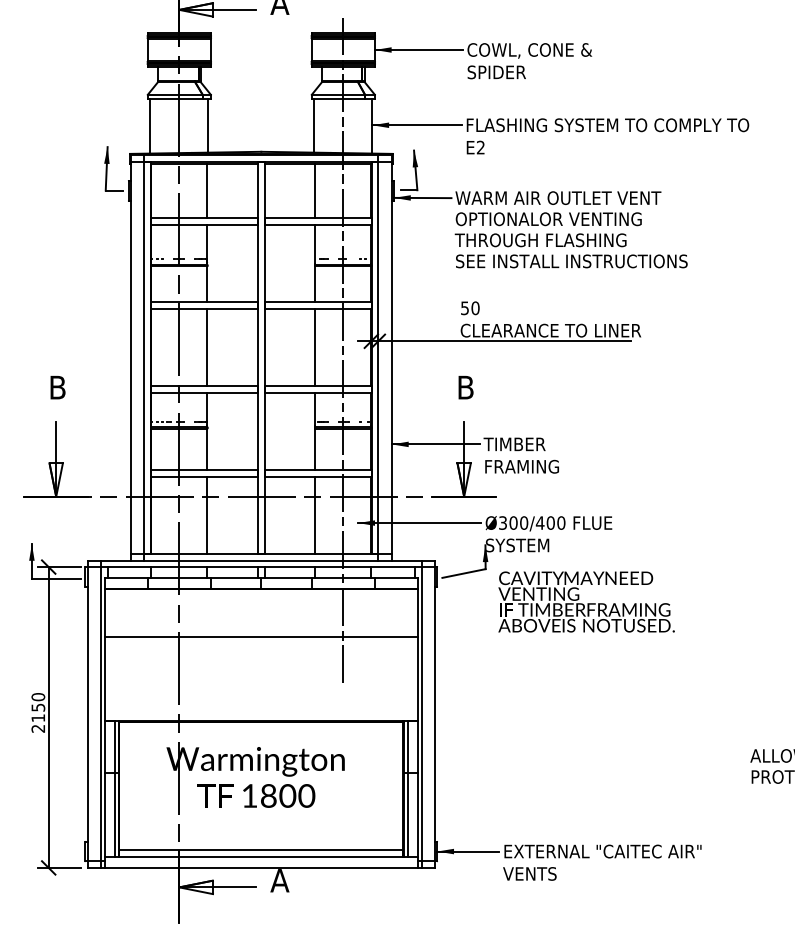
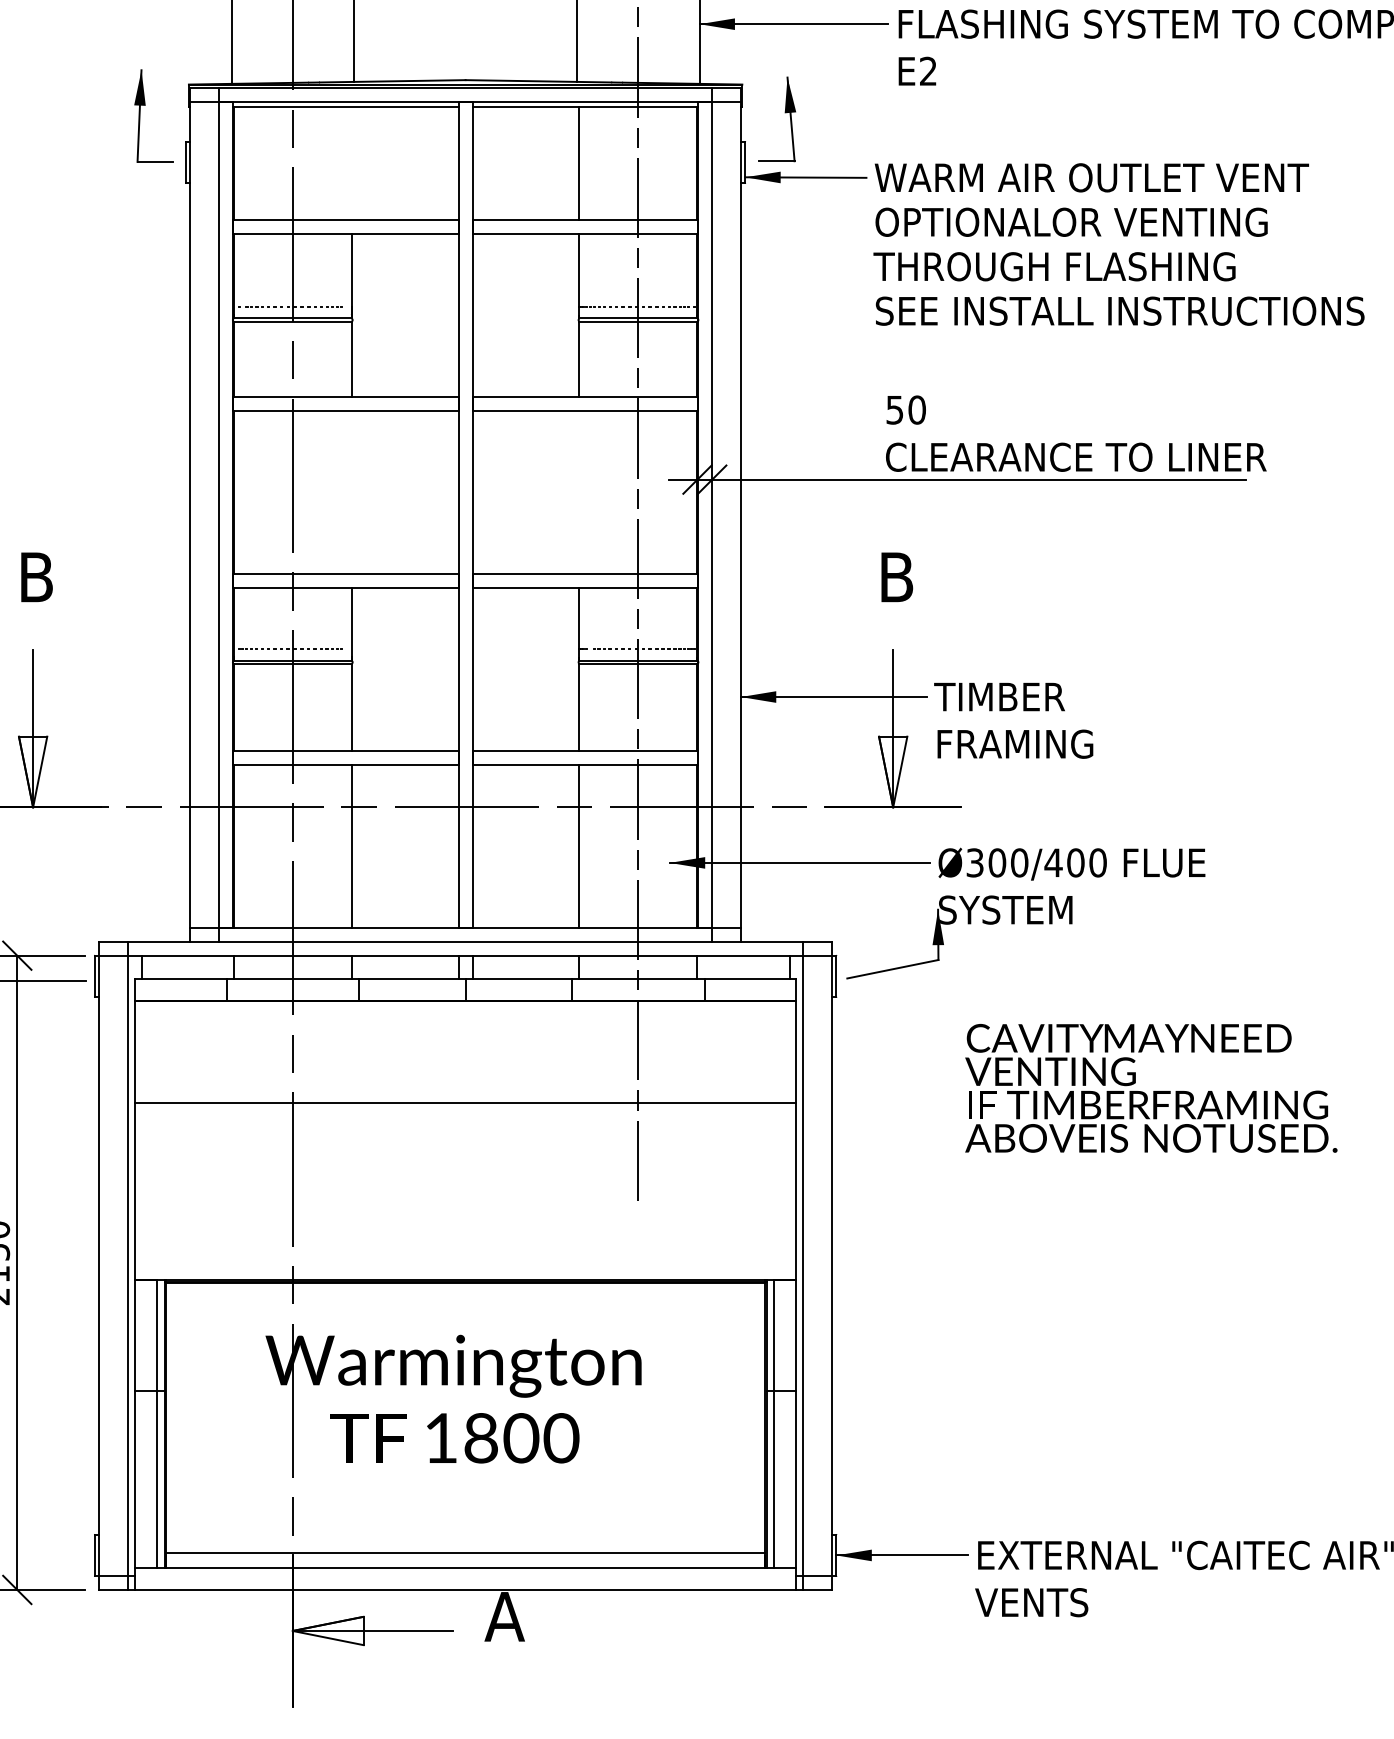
line: (207, 191) -> (352, 163), removed
line: (207, 347) -> (352, 492), removed
line: (315, 347) -> (579, 492), removed
text: (586, 601) -> (1151, 1087), moved

